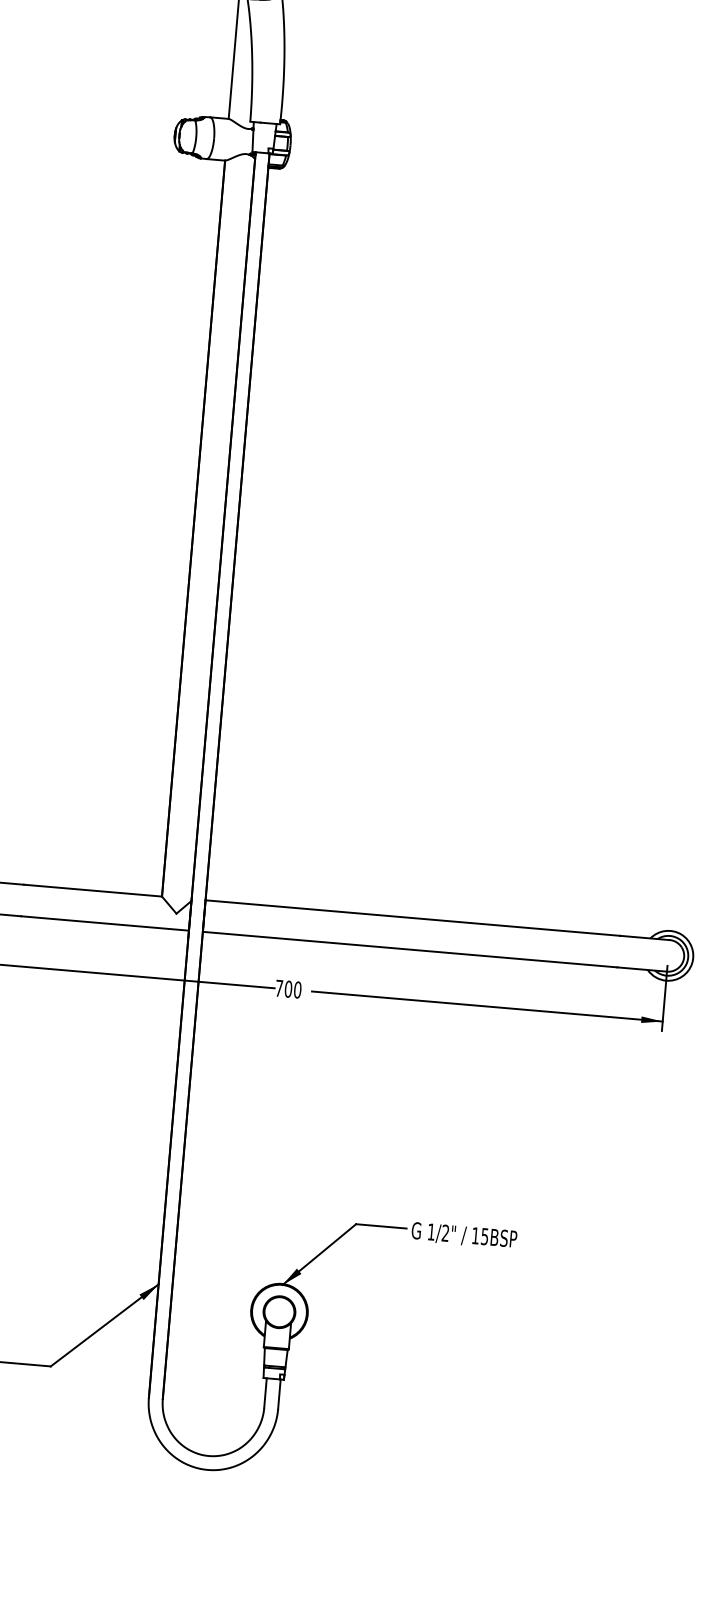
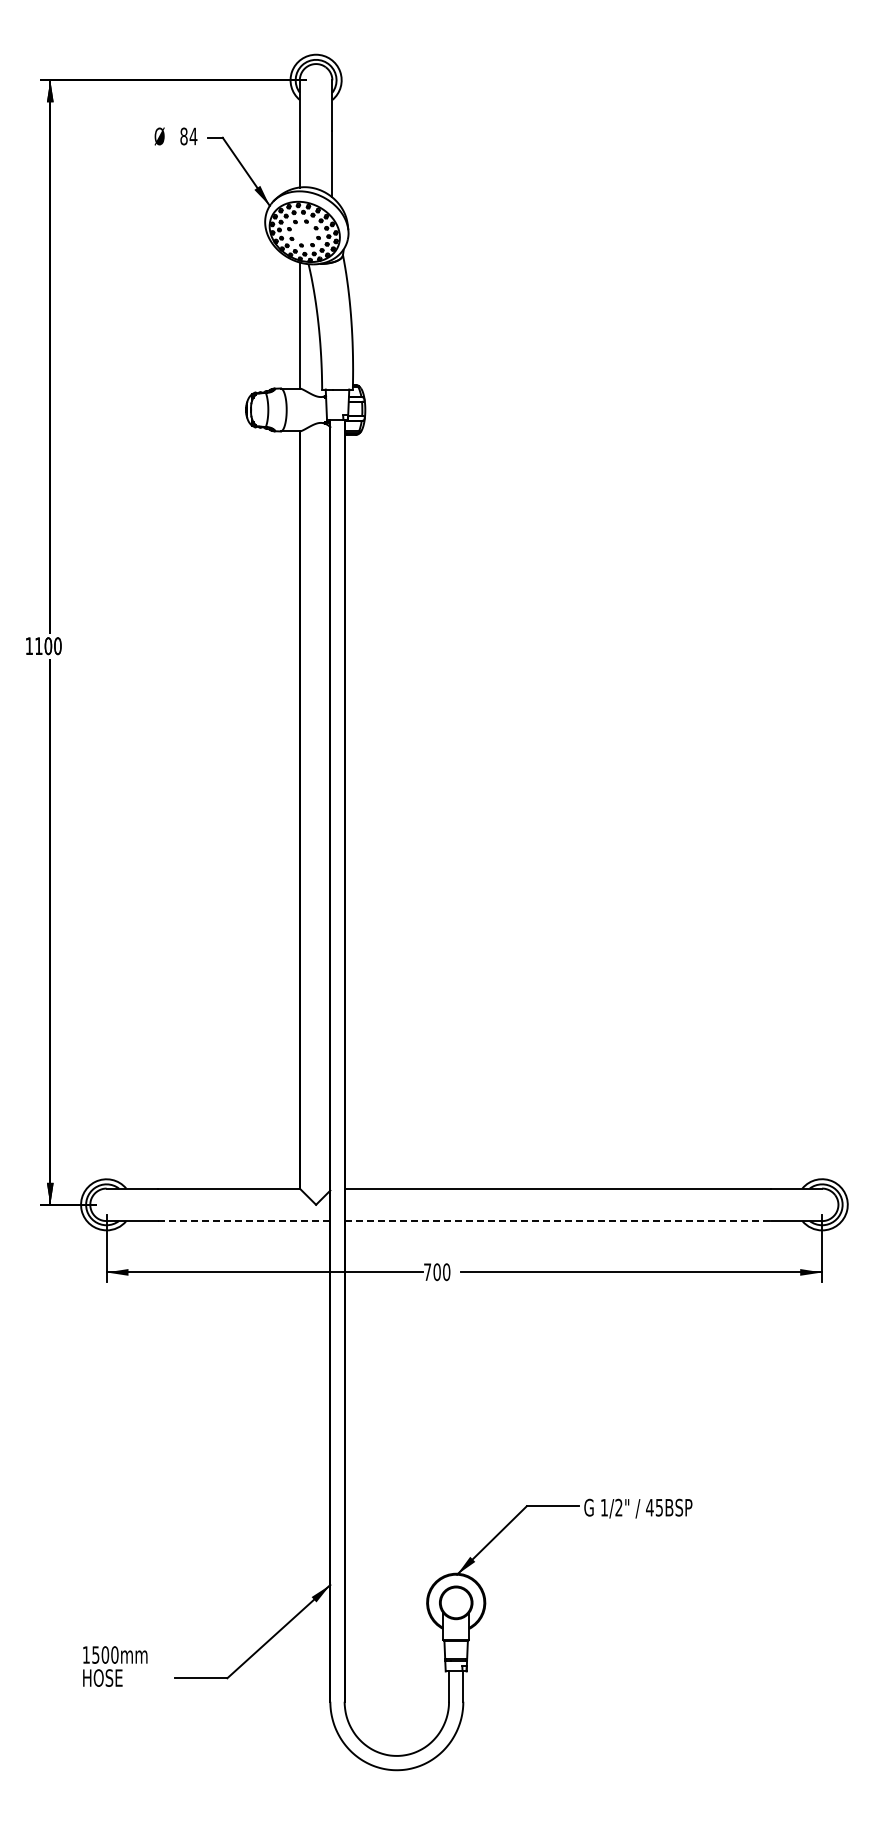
line: (105, 923) -> (244, 1221), solid -> dashed
line: (410, 950) -> (558, 1221), solid -> dashed
text: (475, 1235) -> (649, 1507), 15BSP -> 45BSP

